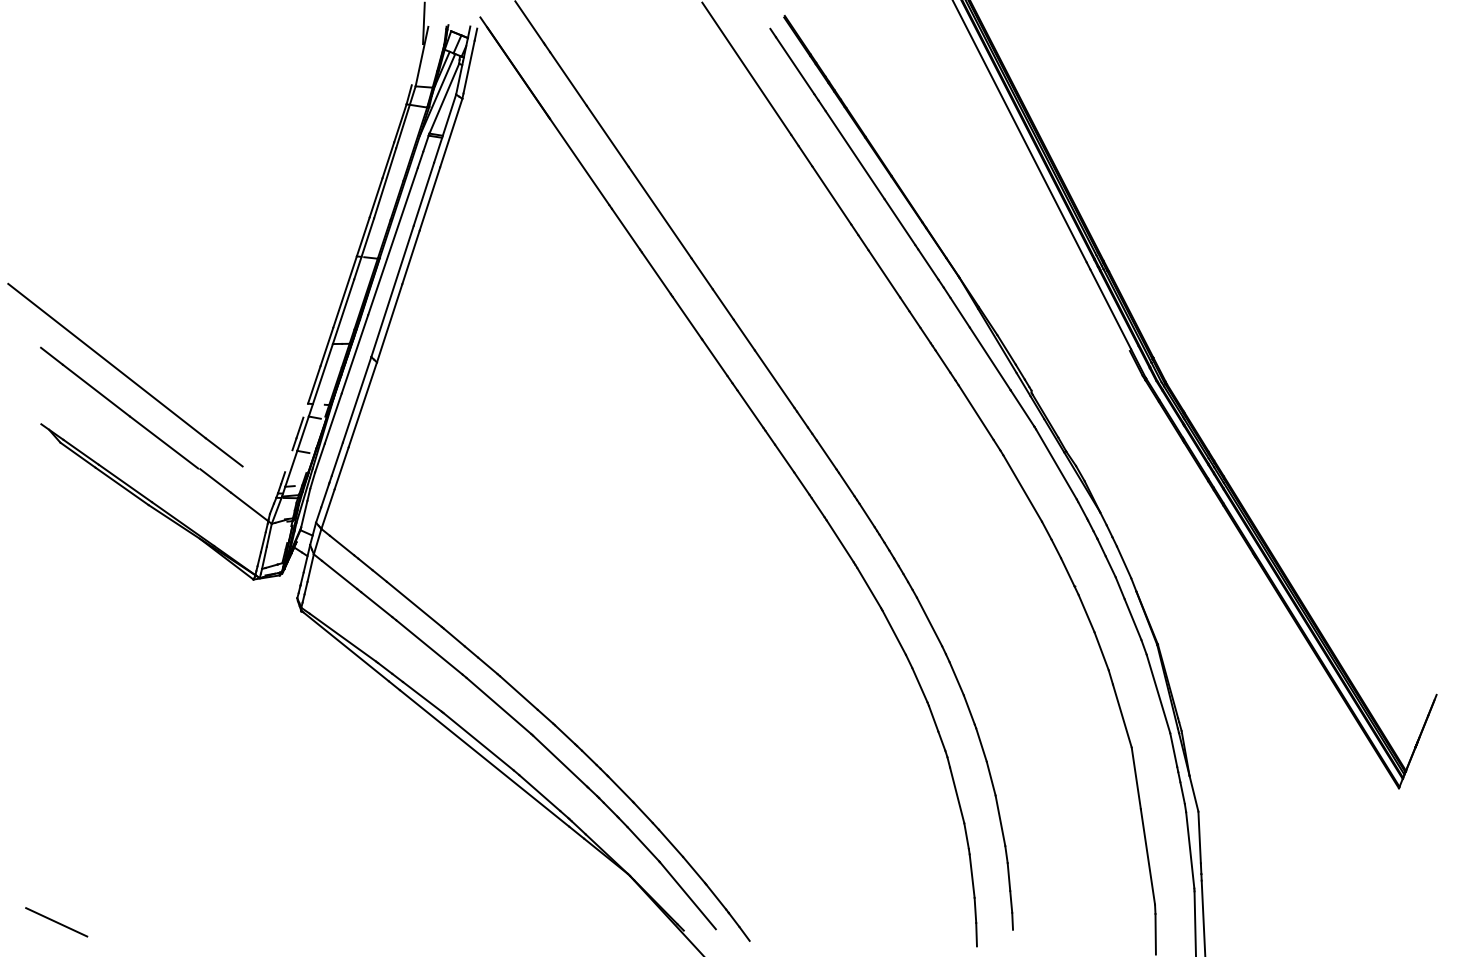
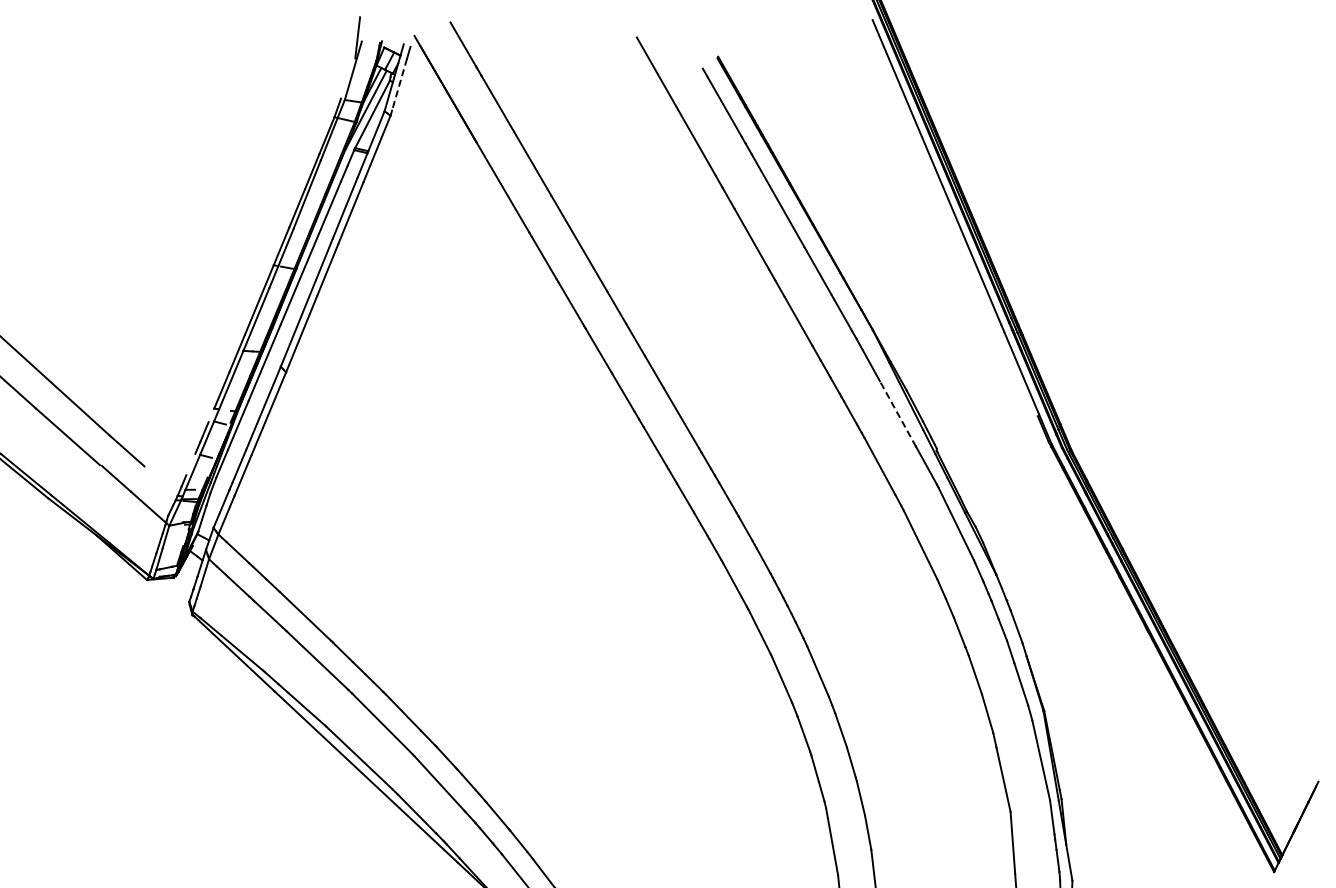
line: (469, 67) -> (399, 85), solid -> dashed
line: (990, 358) -> (898, 413), solid -> dashed

